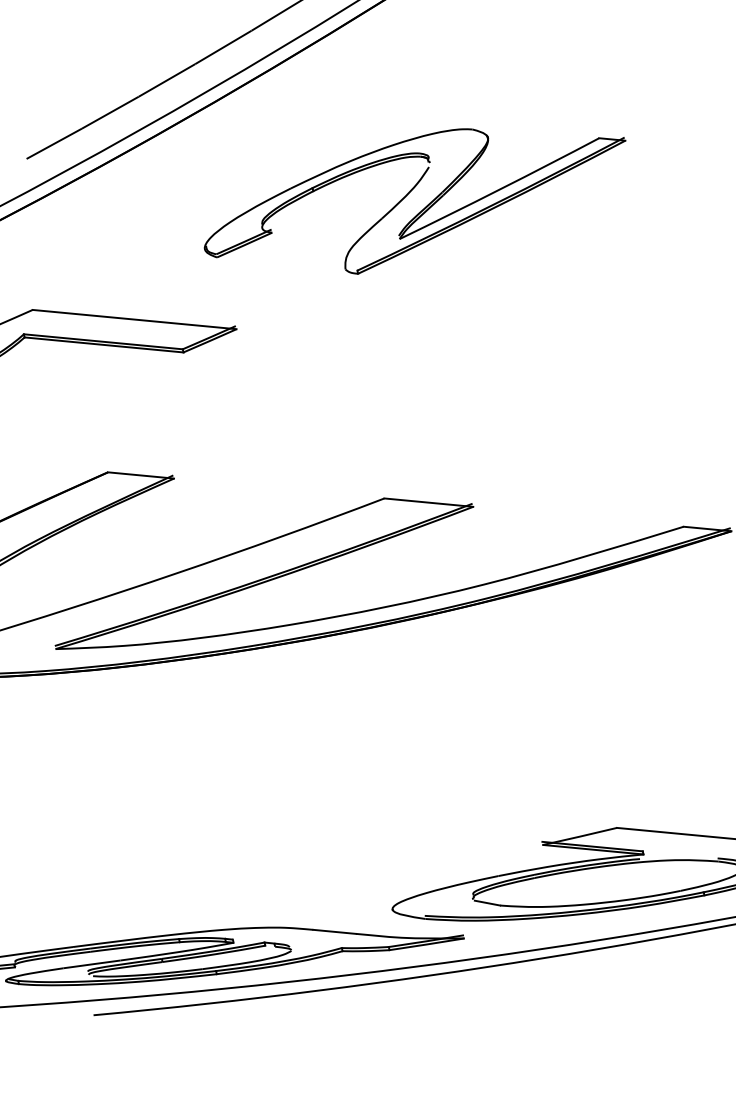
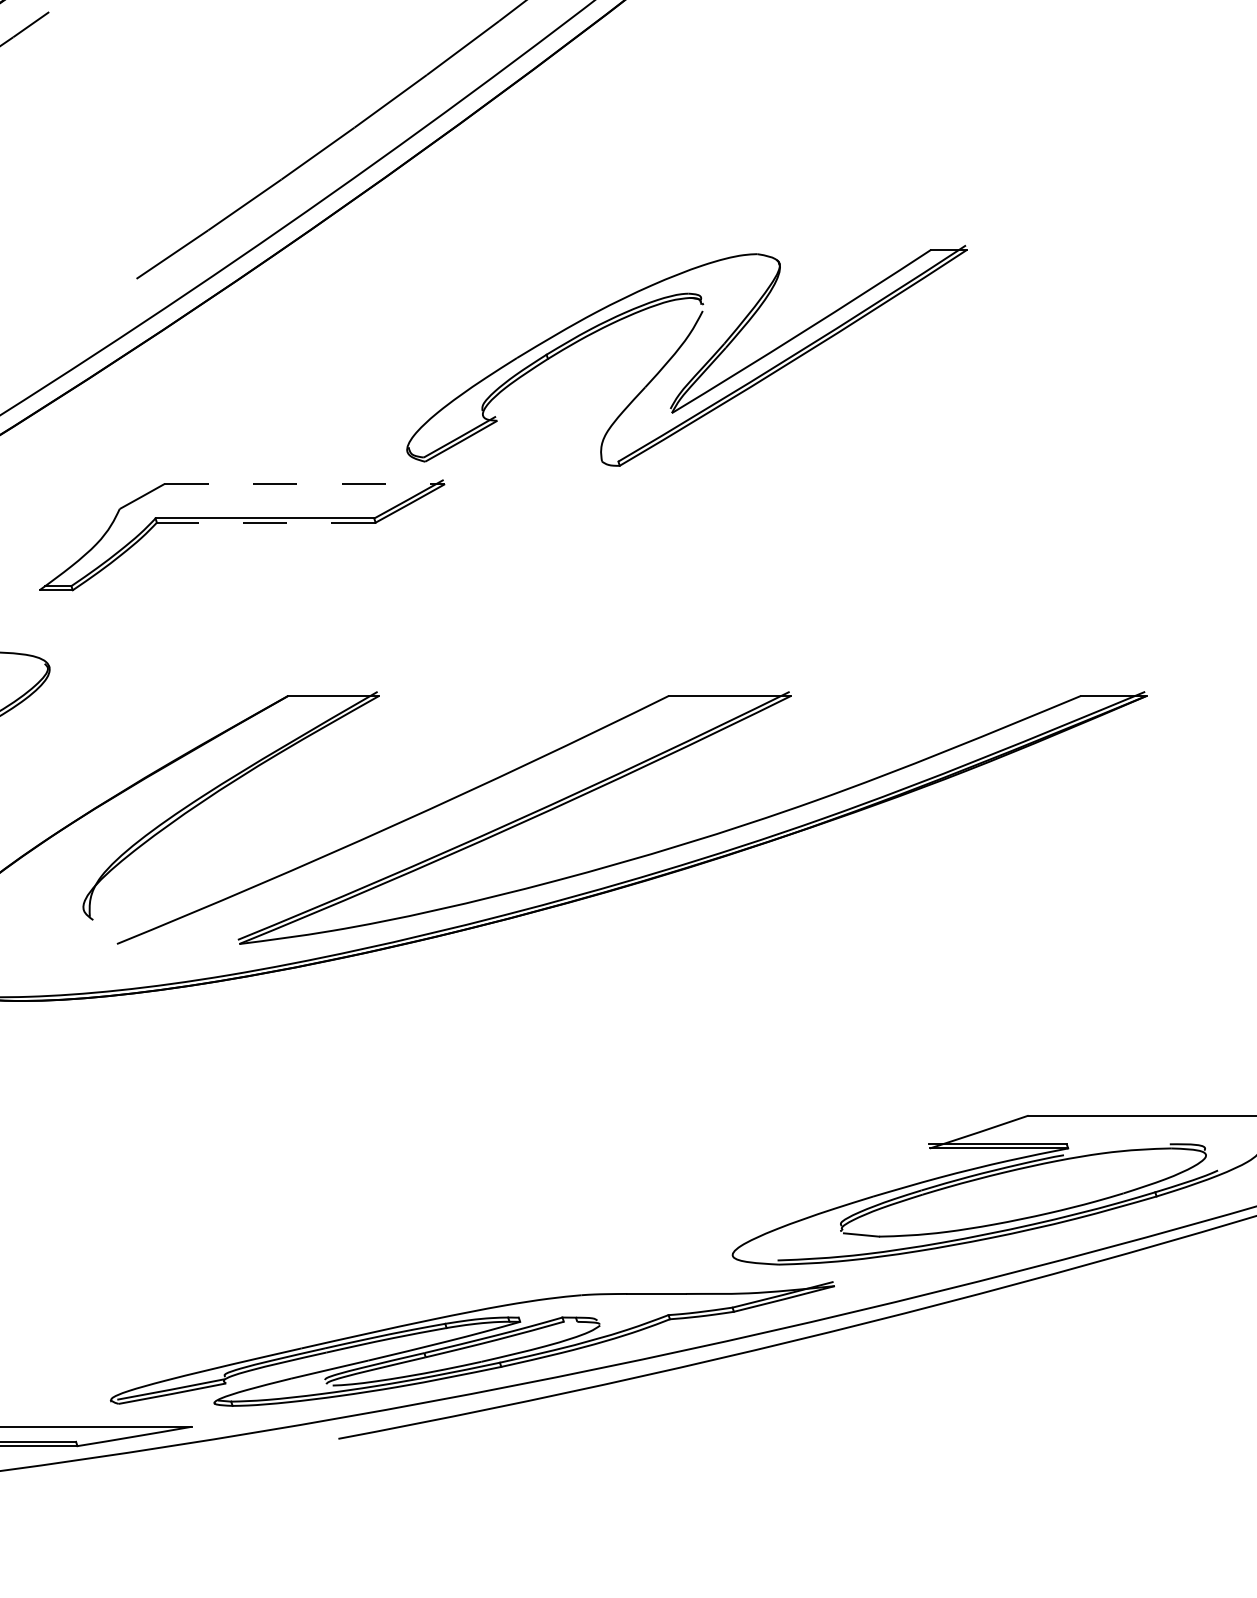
part: (410, 192) -> (680, 348), moved
line: (135, 319) -> (305, 484), solid -> dashed
line: (103, 344) -> (265, 522), solid -> dashed

